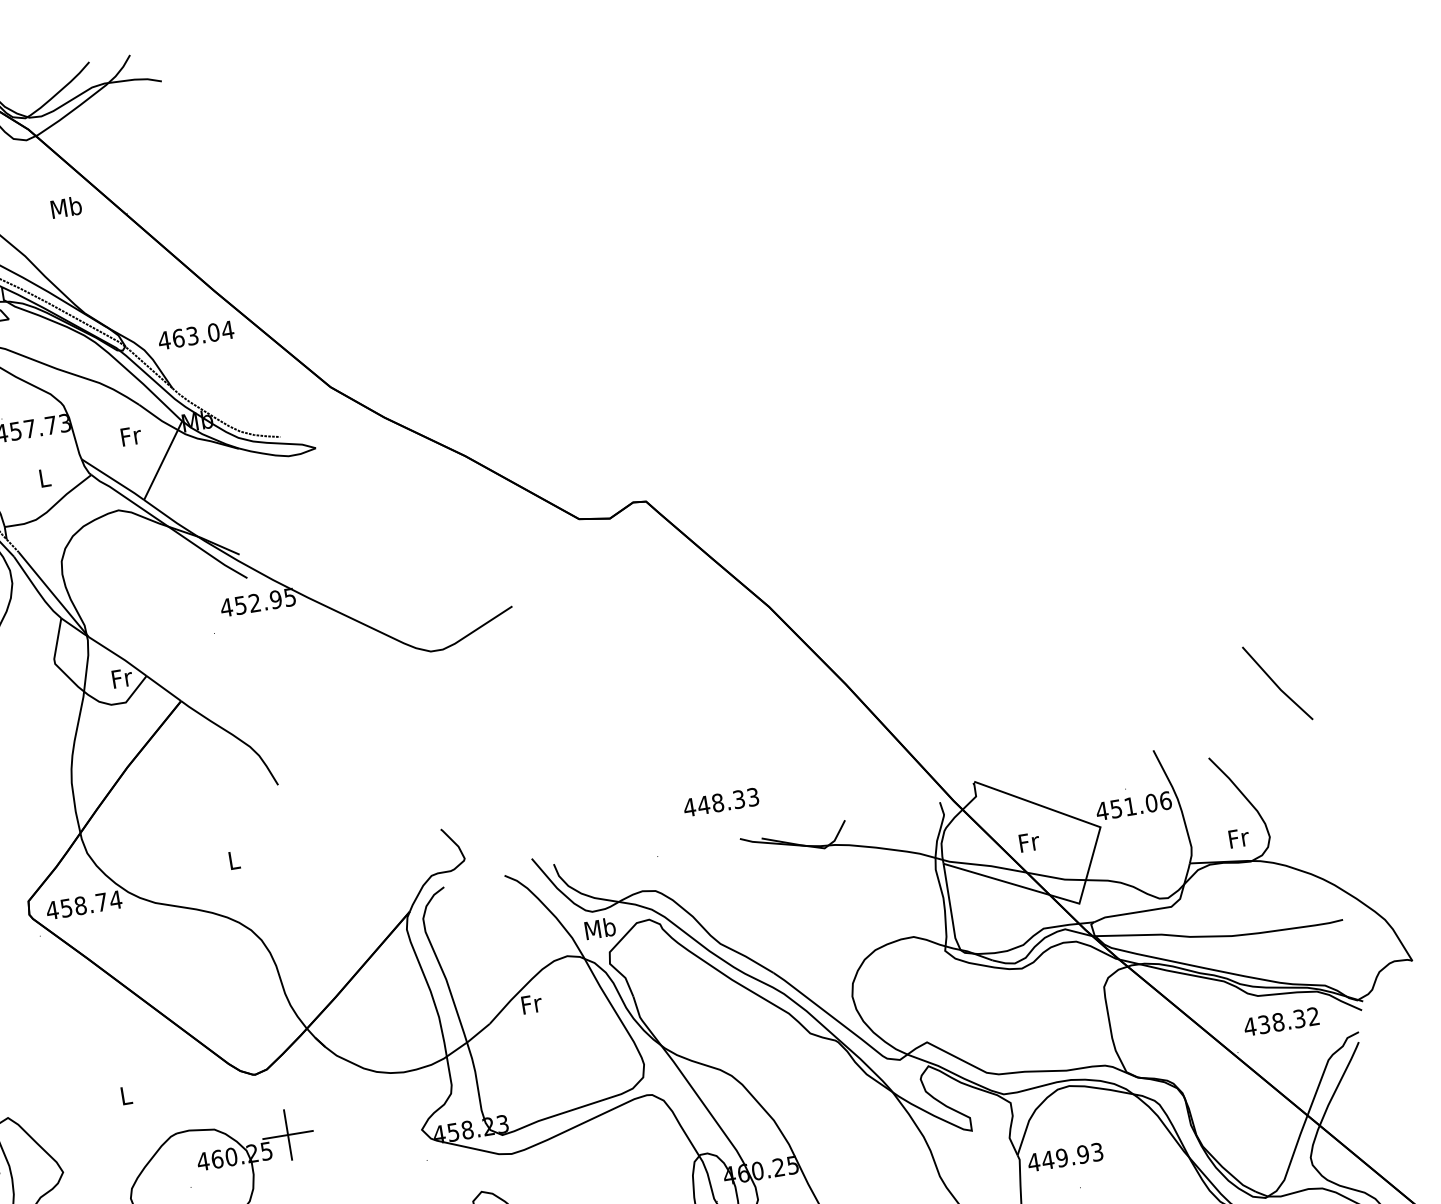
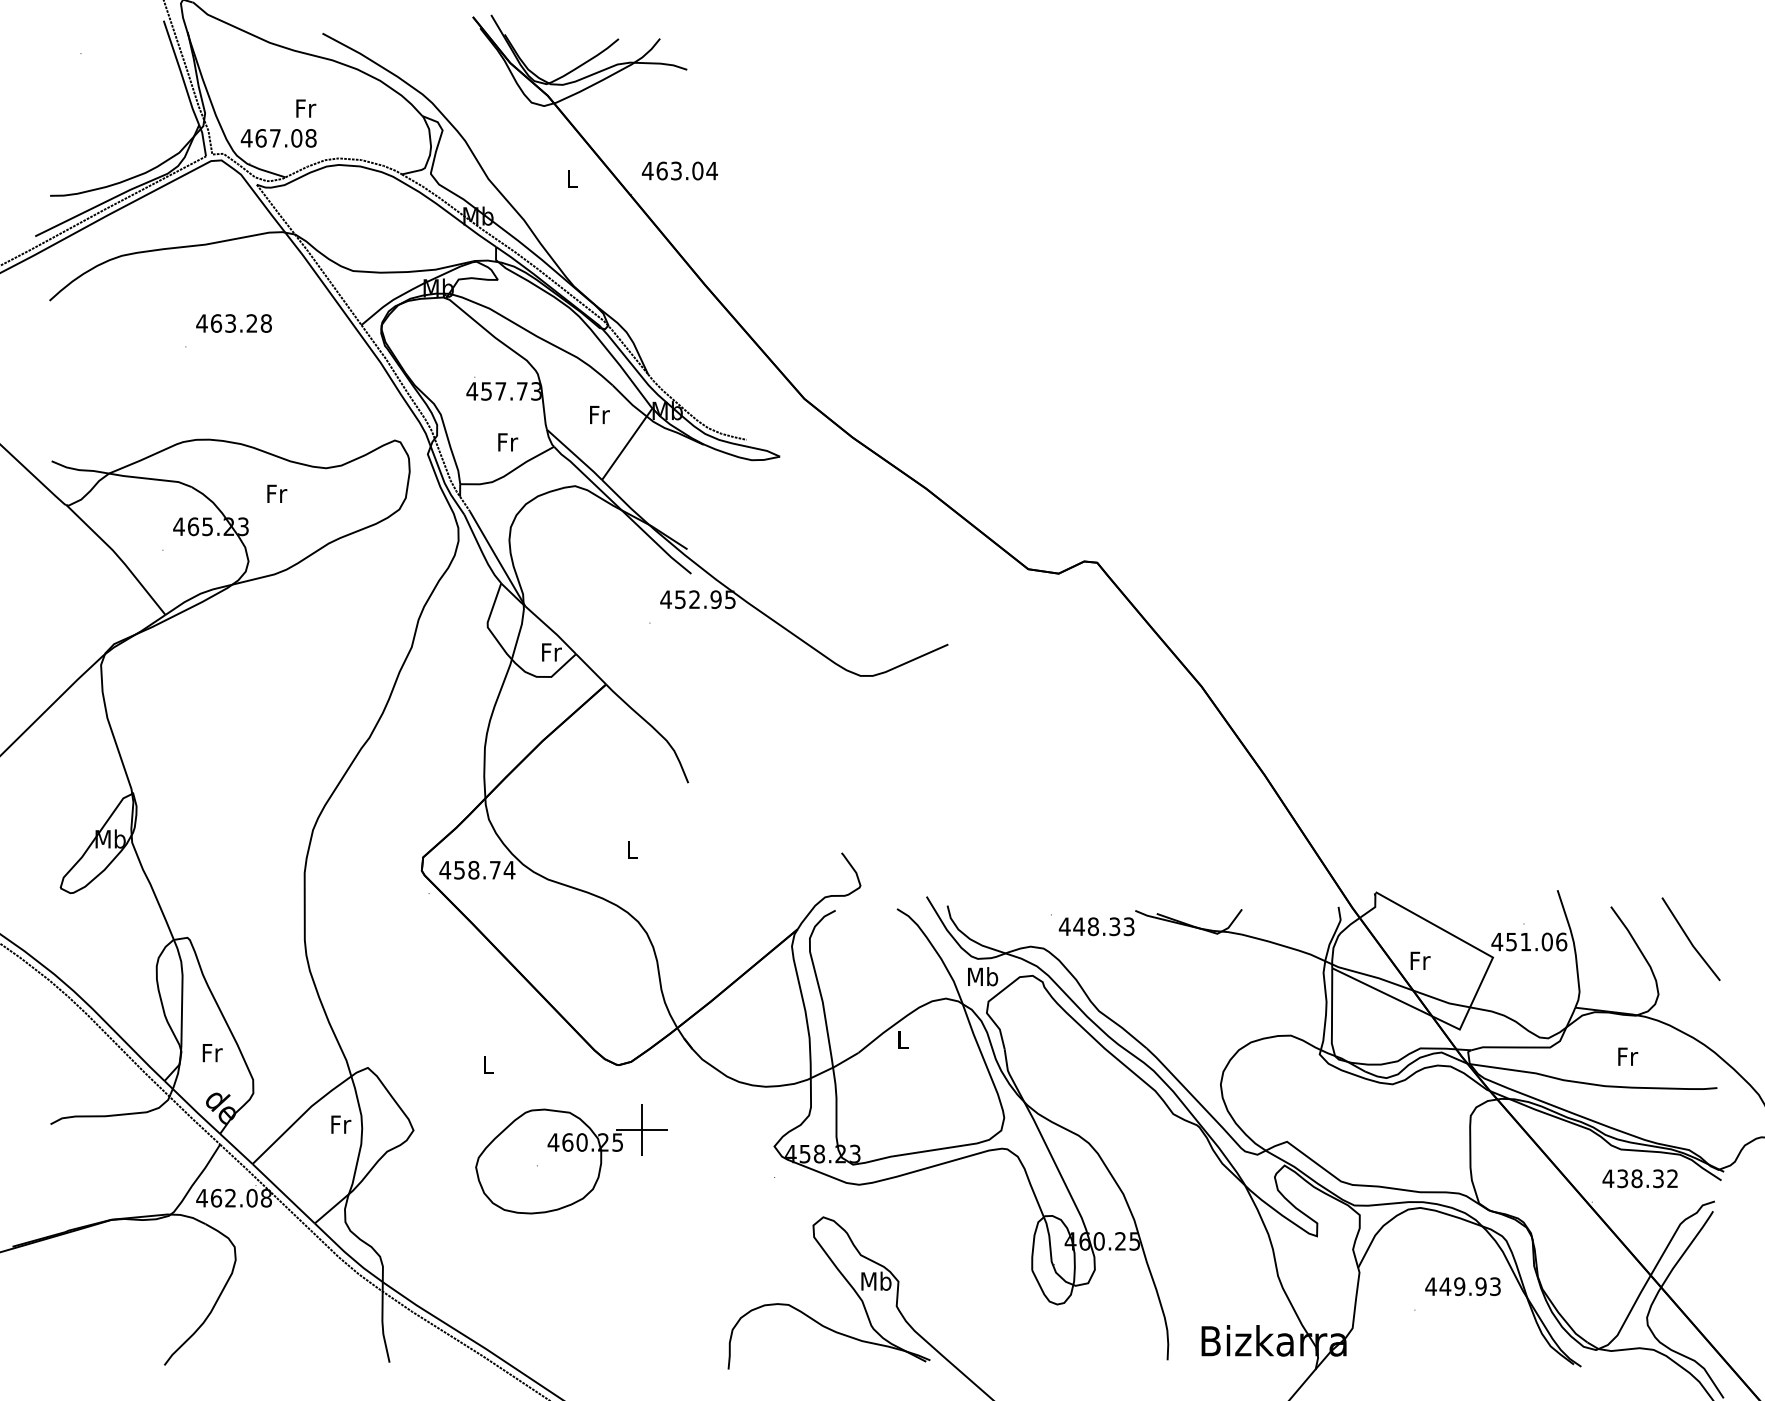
text: (66, 207) -> (572, 178), Mb -> L
text: (195, 334) -> (679, 170), moved
text: (45, 478) -> (508, 442), L -> Fr
line: (1276, 683) -> (1689, 939), moved
text: (720, 802) -> (1096, 926), moved
text: (1239, 837) -> (1628, 1056), moved
text: (532, 1004) -> (903, 1040), Fr -> L
text: (1064, 1157) -> (1462, 1286), moved

